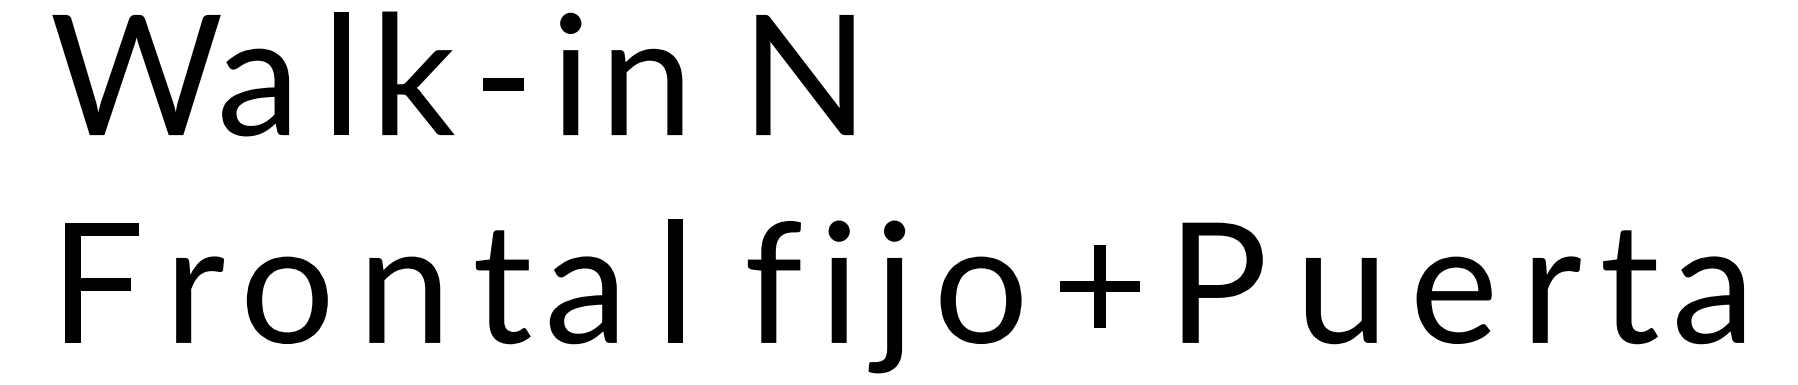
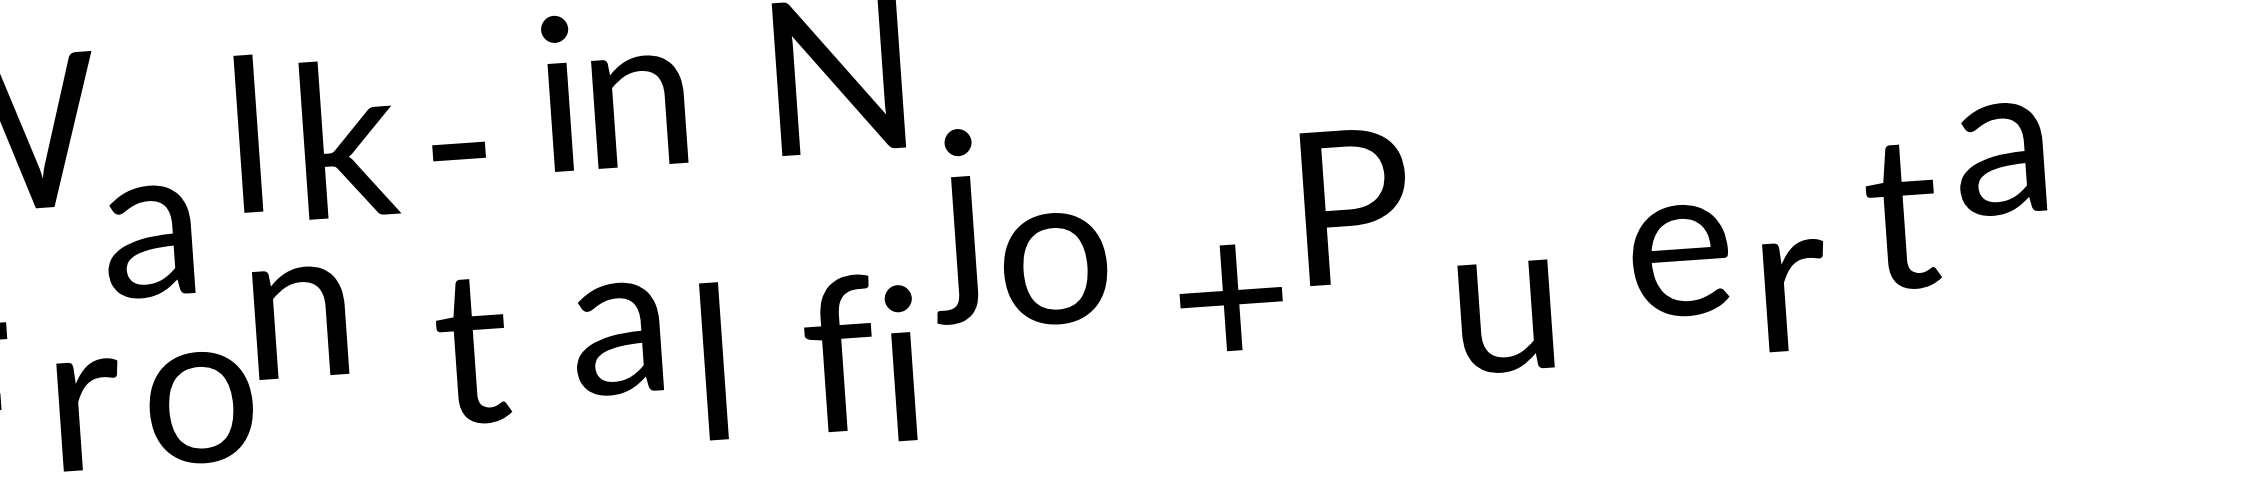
text: (341, 73) -> (248, 133), moved
text: (418, 73) -> (349, 138), moved
text: (570, 73) -> (558, 93), moved
text: (503, 84) -> (459, 151), moved
text: (255, 92) -> (149, 241), moved
text: (734, 280) -> (788, 355), moved
text: (838, 281) -> (901, 362), moved
text: (1222, 282) -> (1355, 205), moved
text: (1099, 286) -> (1230, 297), moved
text: (502, 287) -> (472, 351), moved
text: (1630, 287) -> (1902, 217), moved
text: (886, 296) -> (953, 226), moved
text: (404, 299) -> (300, 321), moved
text: (980, 299) -> (1054, 267), moved
text: (1453, 299) -> (1679, 259), moved
text: (1556, 299) -> (1795, 295), moved
text: (582, 300) -> (616, 339), moved
text: (1710, 300) -> (2000, 159), moved
text: (1341, 301) -> (1506, 317), moved

